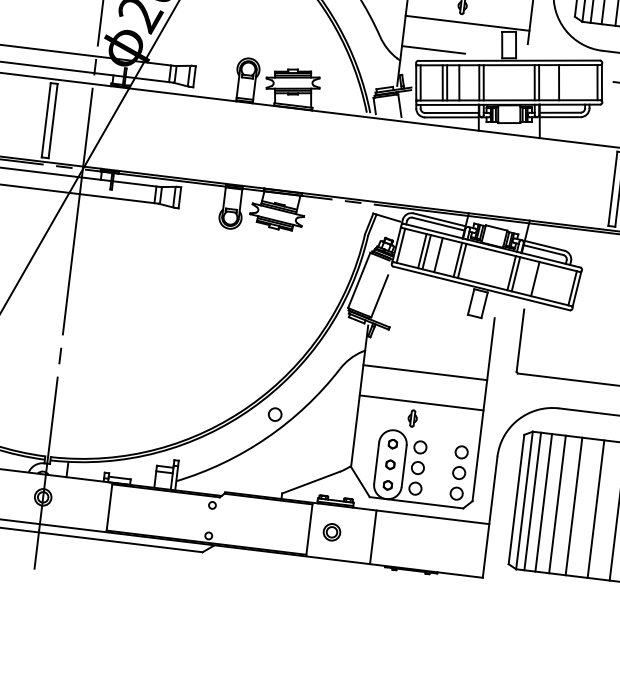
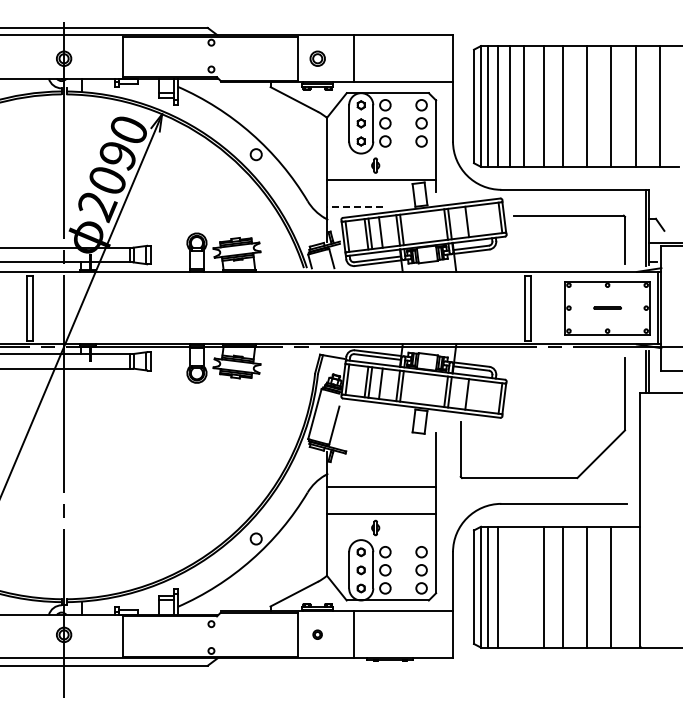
line: (434, 49) -> (355, 206), solid -> dashed
line: (557, 503) -> (509, 586), removed
line: (574, 505) -> (524, 586), removed
part: (331, 531) -> (317, 634), size x0.6

